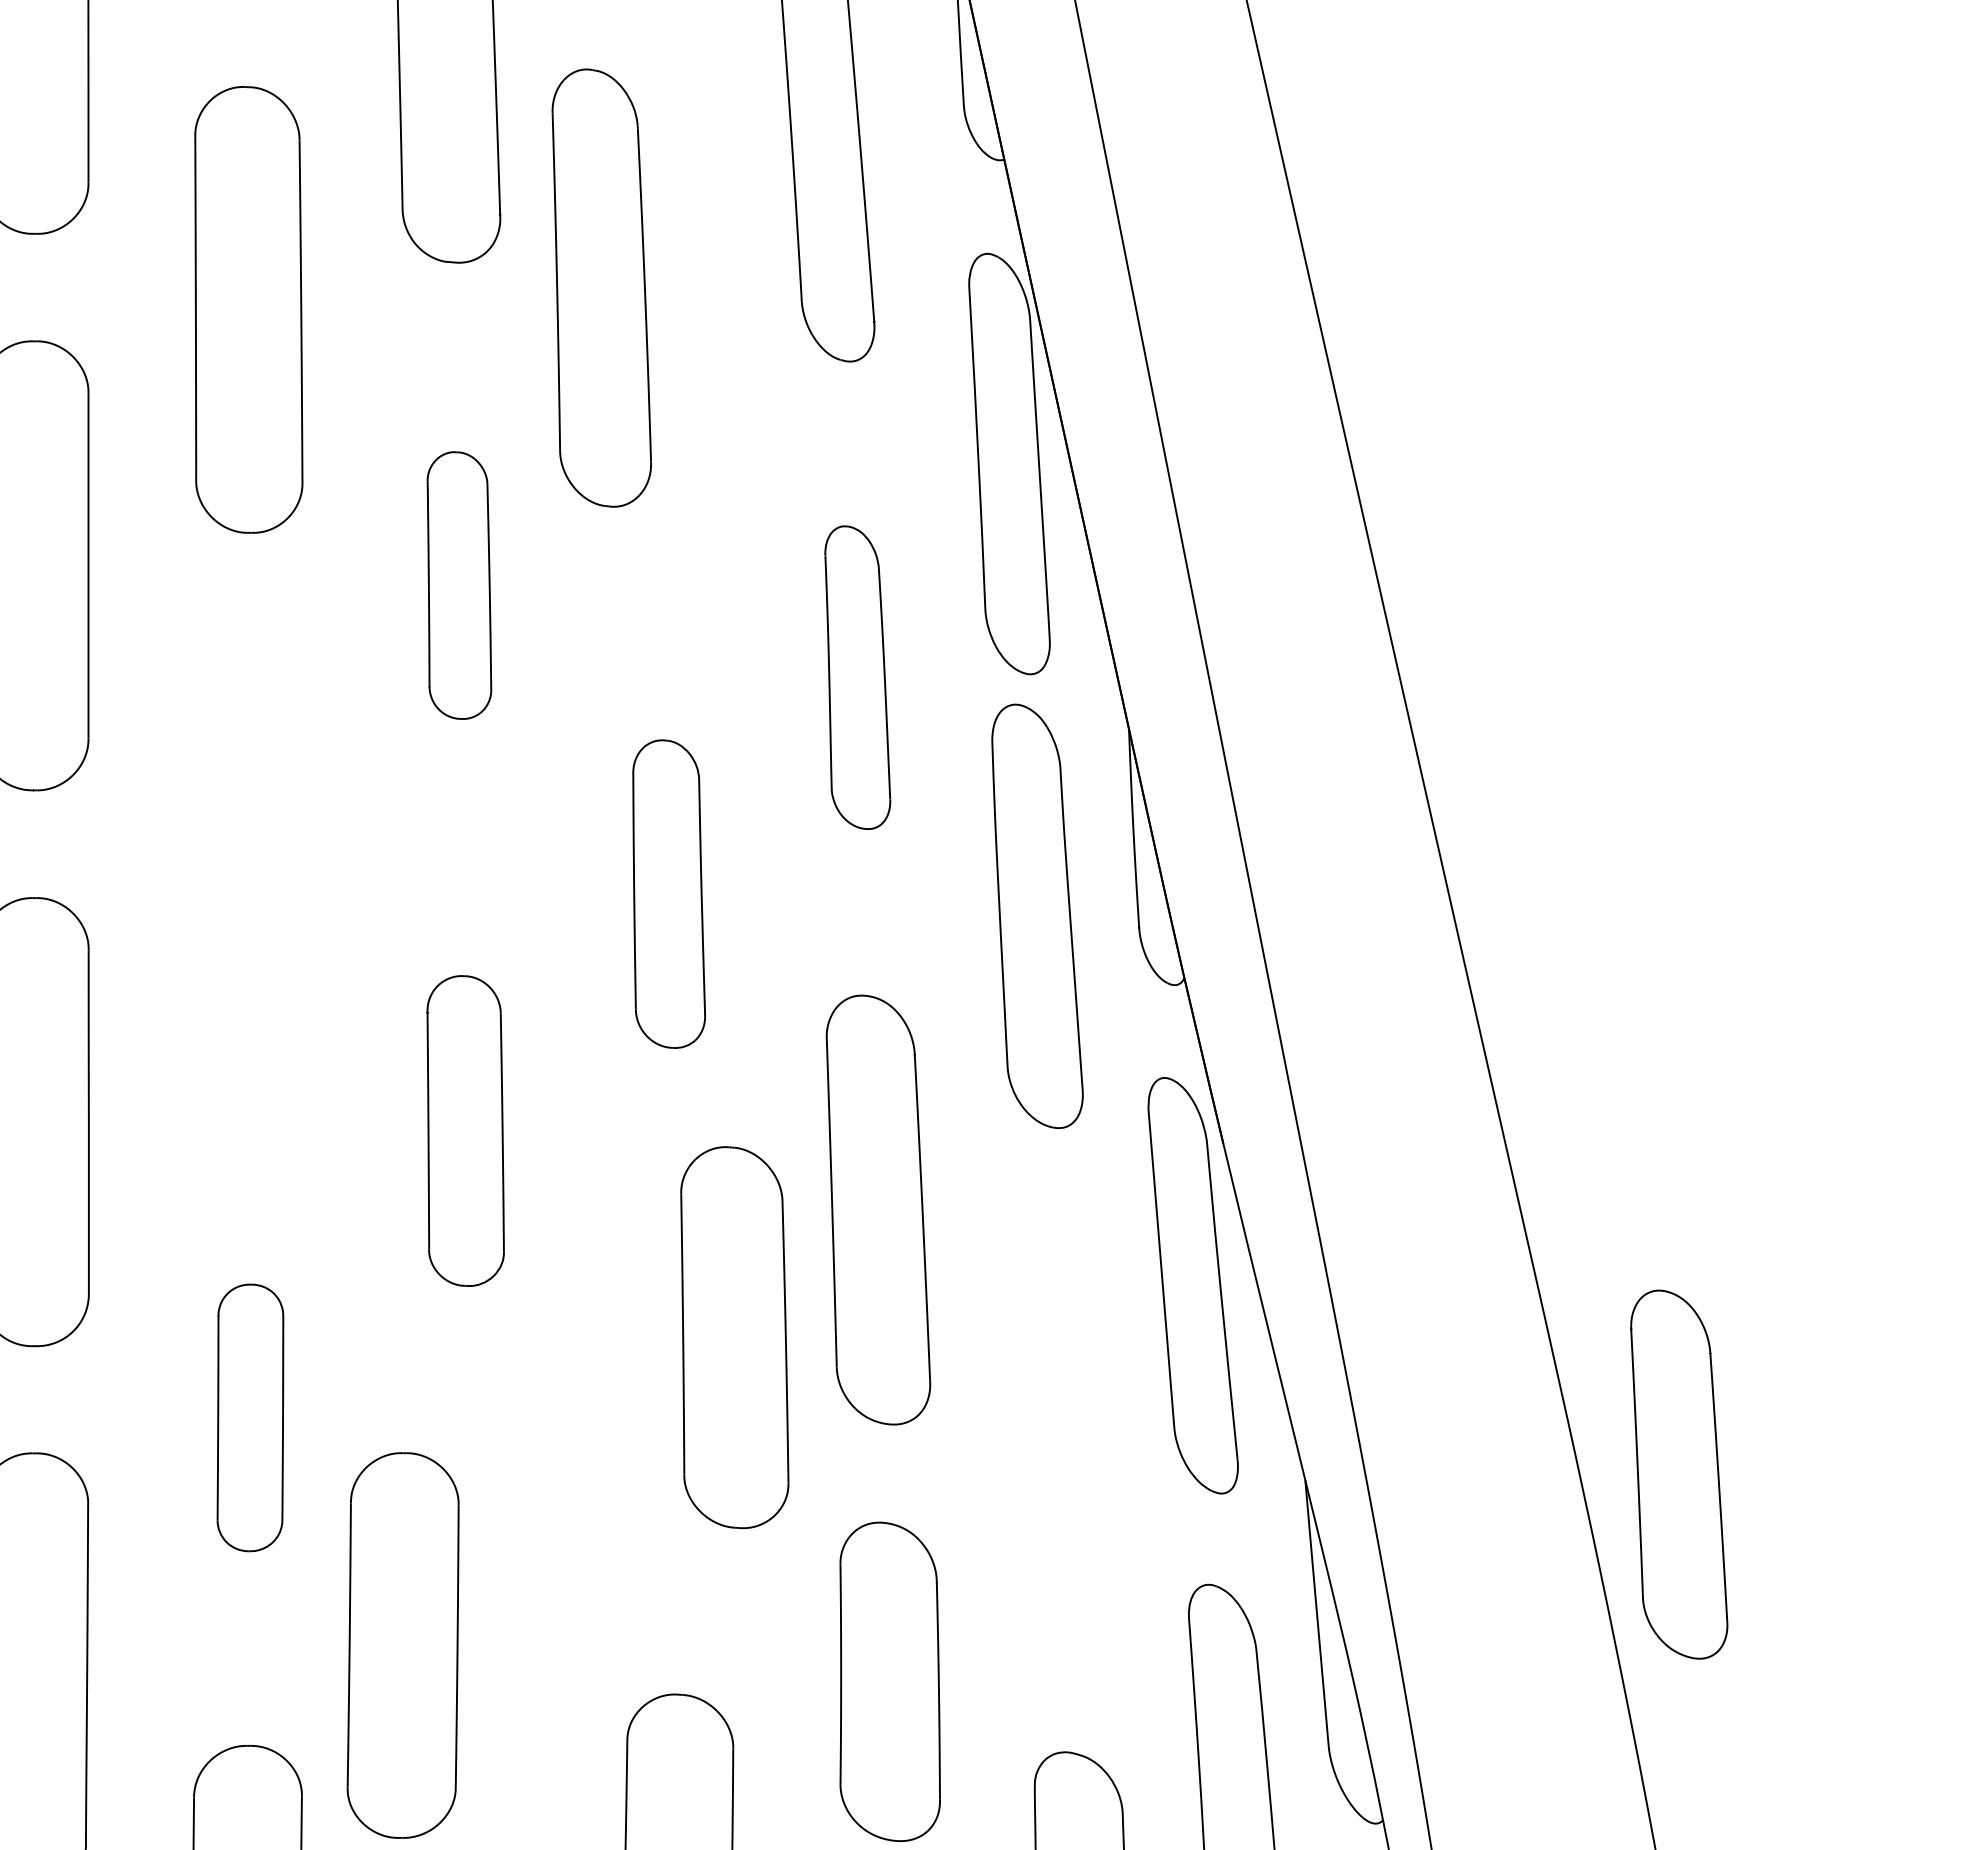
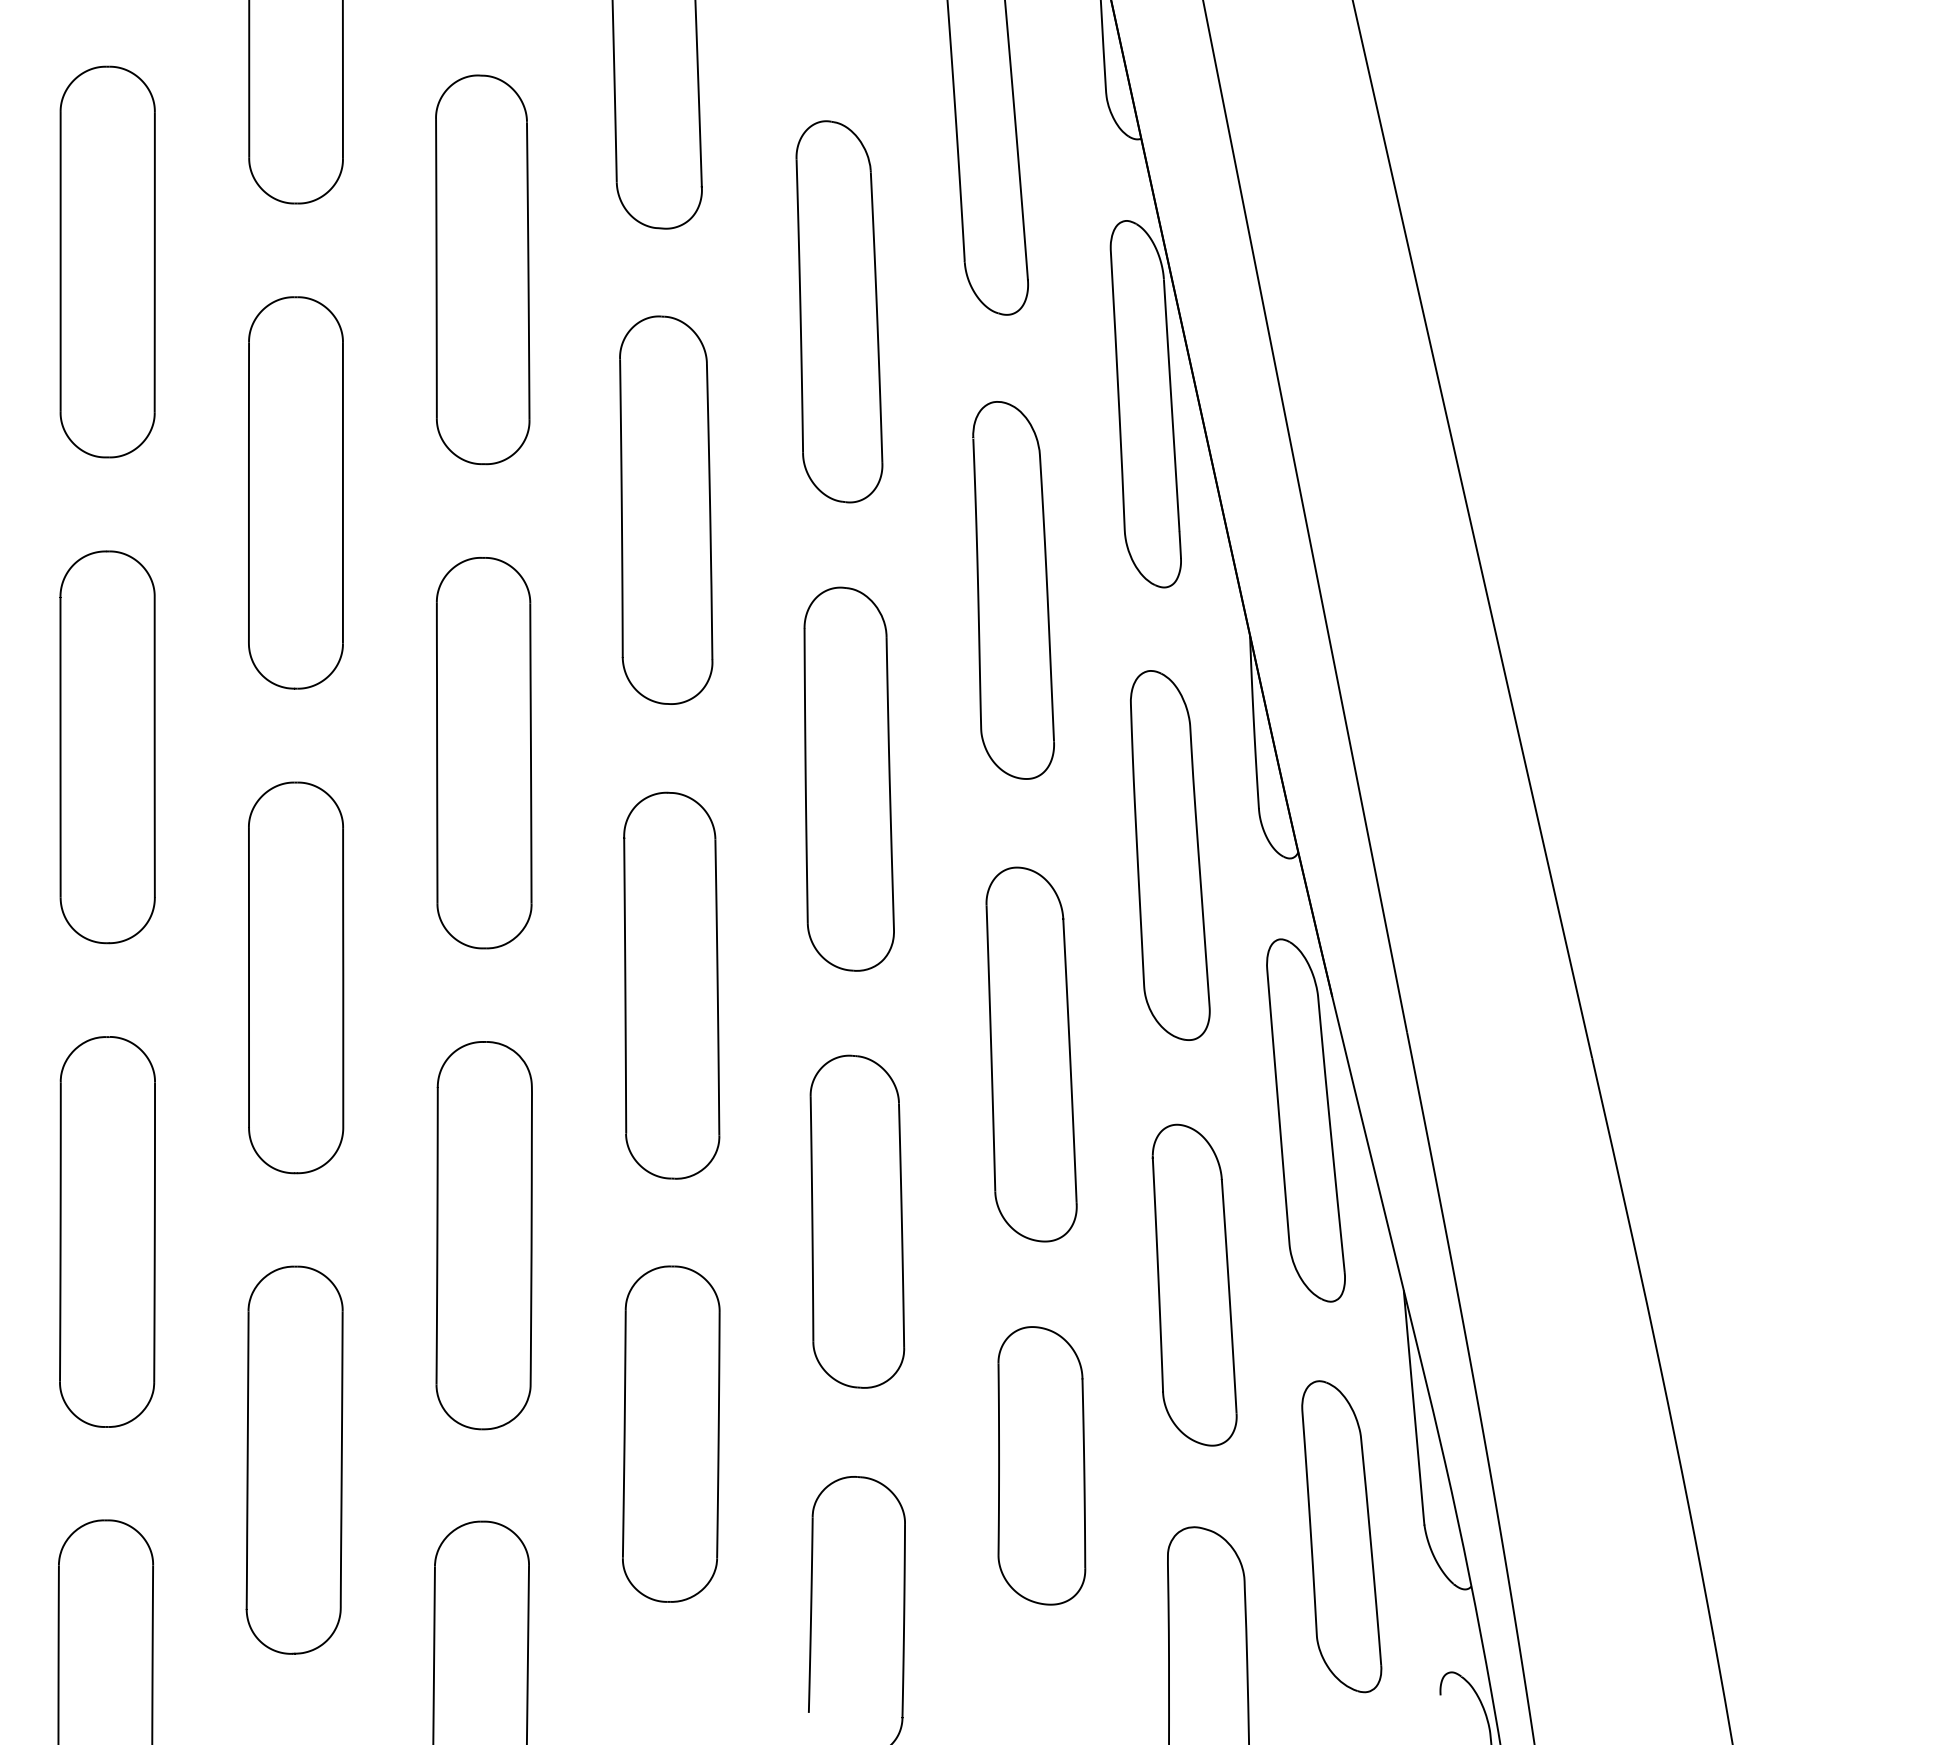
part: (601, 287) -> (839, 311), moved
part: (459, 584) -> (666, 509), size x1.67
part: (857, 677) -> (1013, 590), size x1.43
part: (250, 864) -> (484, 753), added
part: (668, 893) -> (848, 778), size x1.43
part: (1037, 916) -> (1170, 855), moved
part: (465, 1130) -> (671, 985), size x1.43
part: (734, 1337) -> (857, 1221), moved
part: (249, 1417) -> (483, 1235), size x1.67
part: (1678, 1473) -> (1194, 1284), moved
part: (403, 1644) -> (671, 1433), moved

